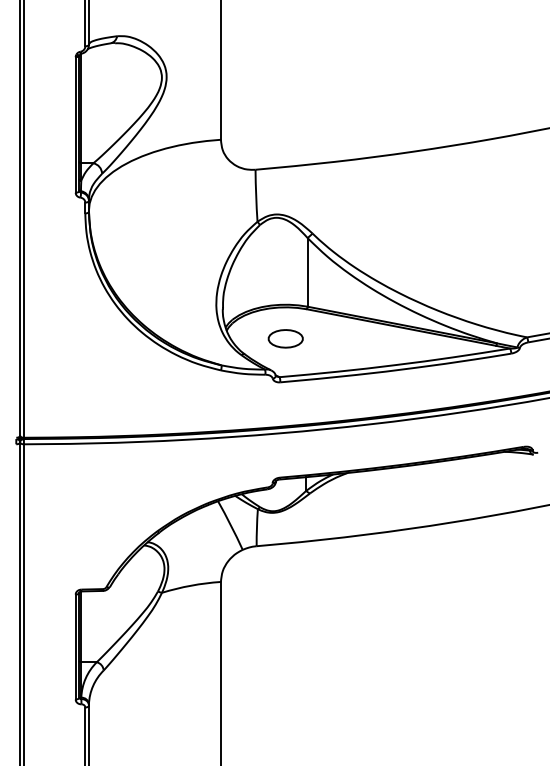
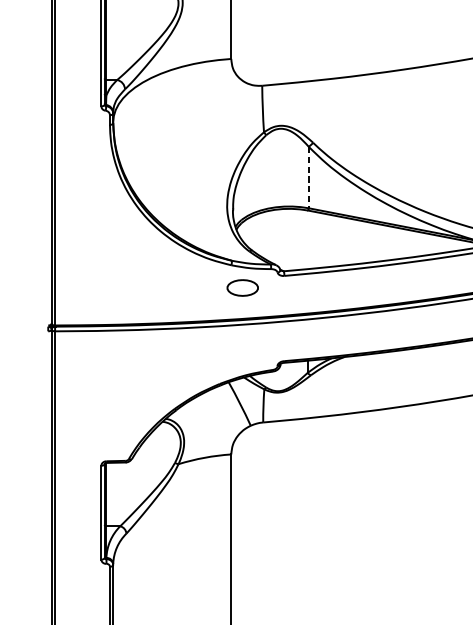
line: (307, 272) -> (308, 177), solid -> dashed
part: (285, 338) -> (242, 287), moved

